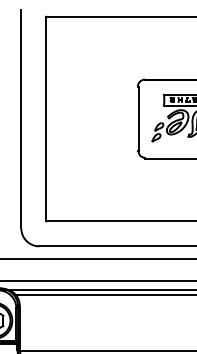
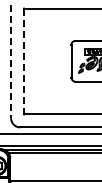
line: (22, 119) -> (11, 61), solid -> dashed
line: (47, 119) -> (24, 61), solid -> dashed

